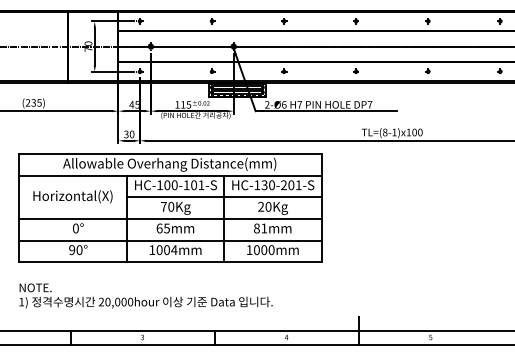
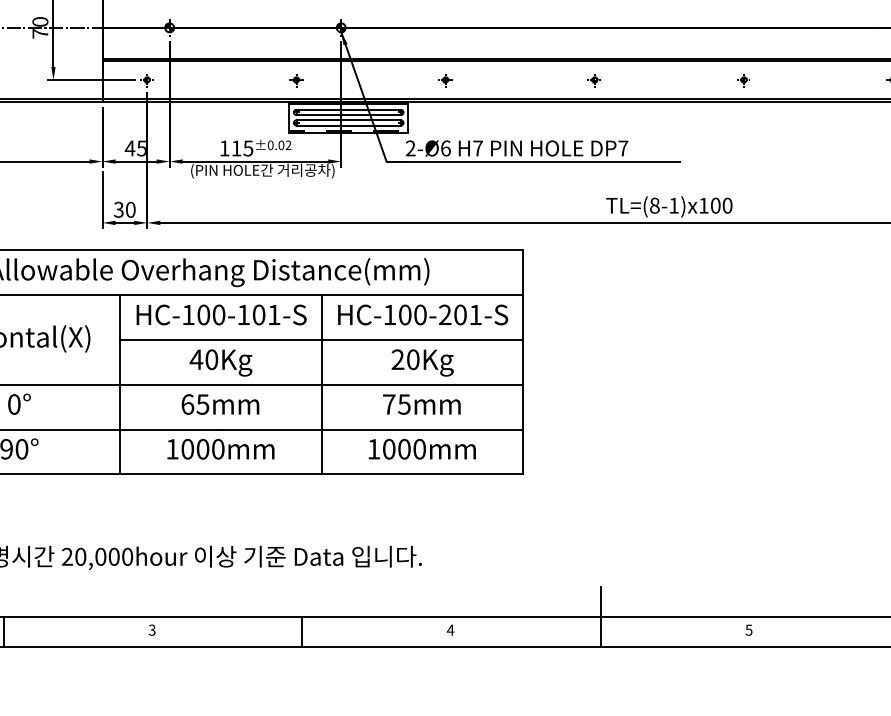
text: (264, 185) -> (404, 315), HC-130-201-S -> HC-100-201-S
text: (163, 206) -> (195, 358), 70Kg -> 40Kg
text: (260, 228) -> (396, 404), 81mm -> 75mm
text: (174, 250) -> (218, 450), 1004mm -> 1000mm

